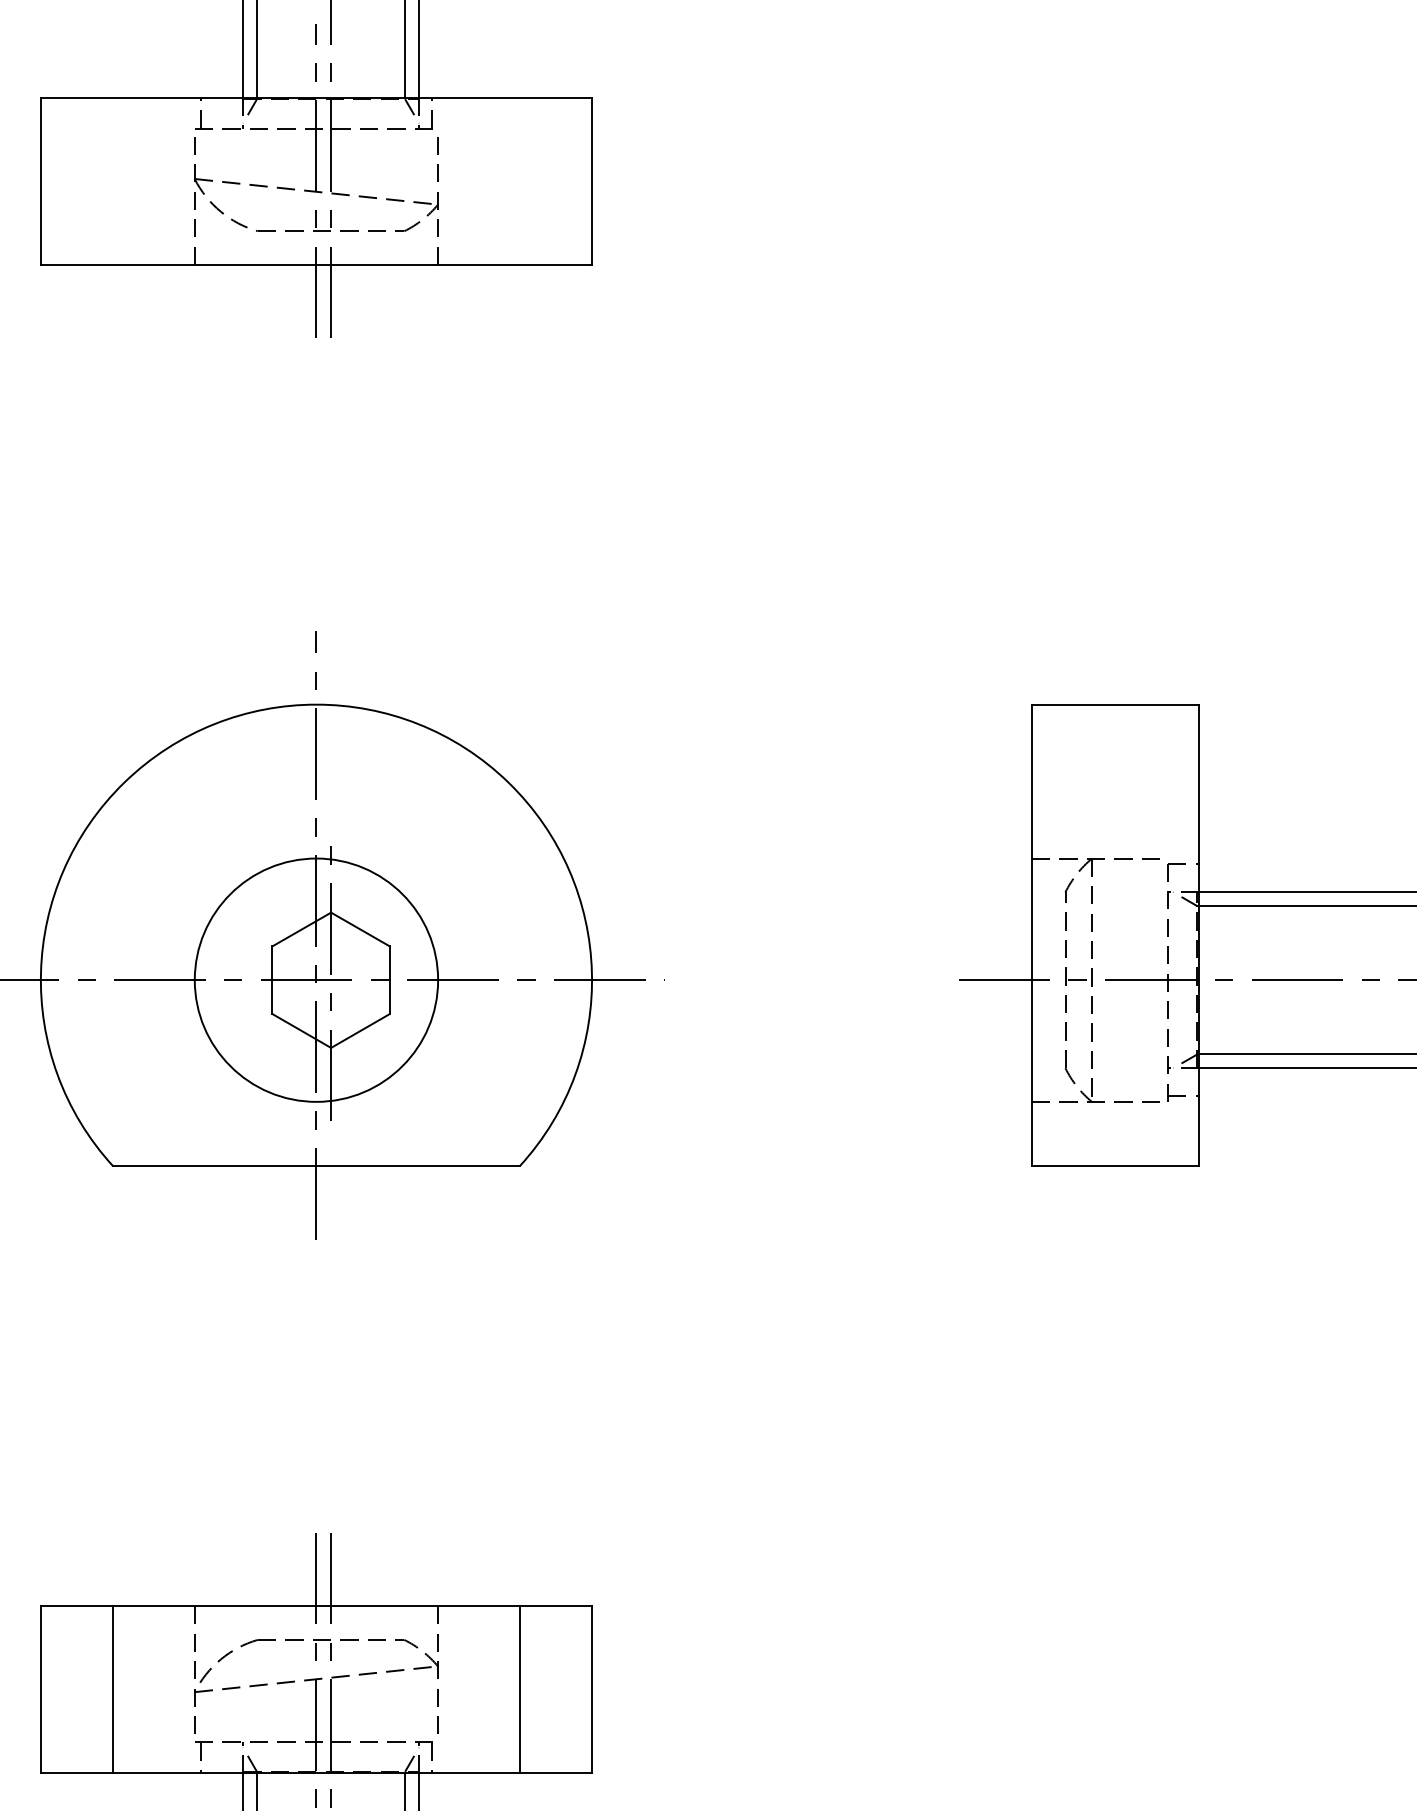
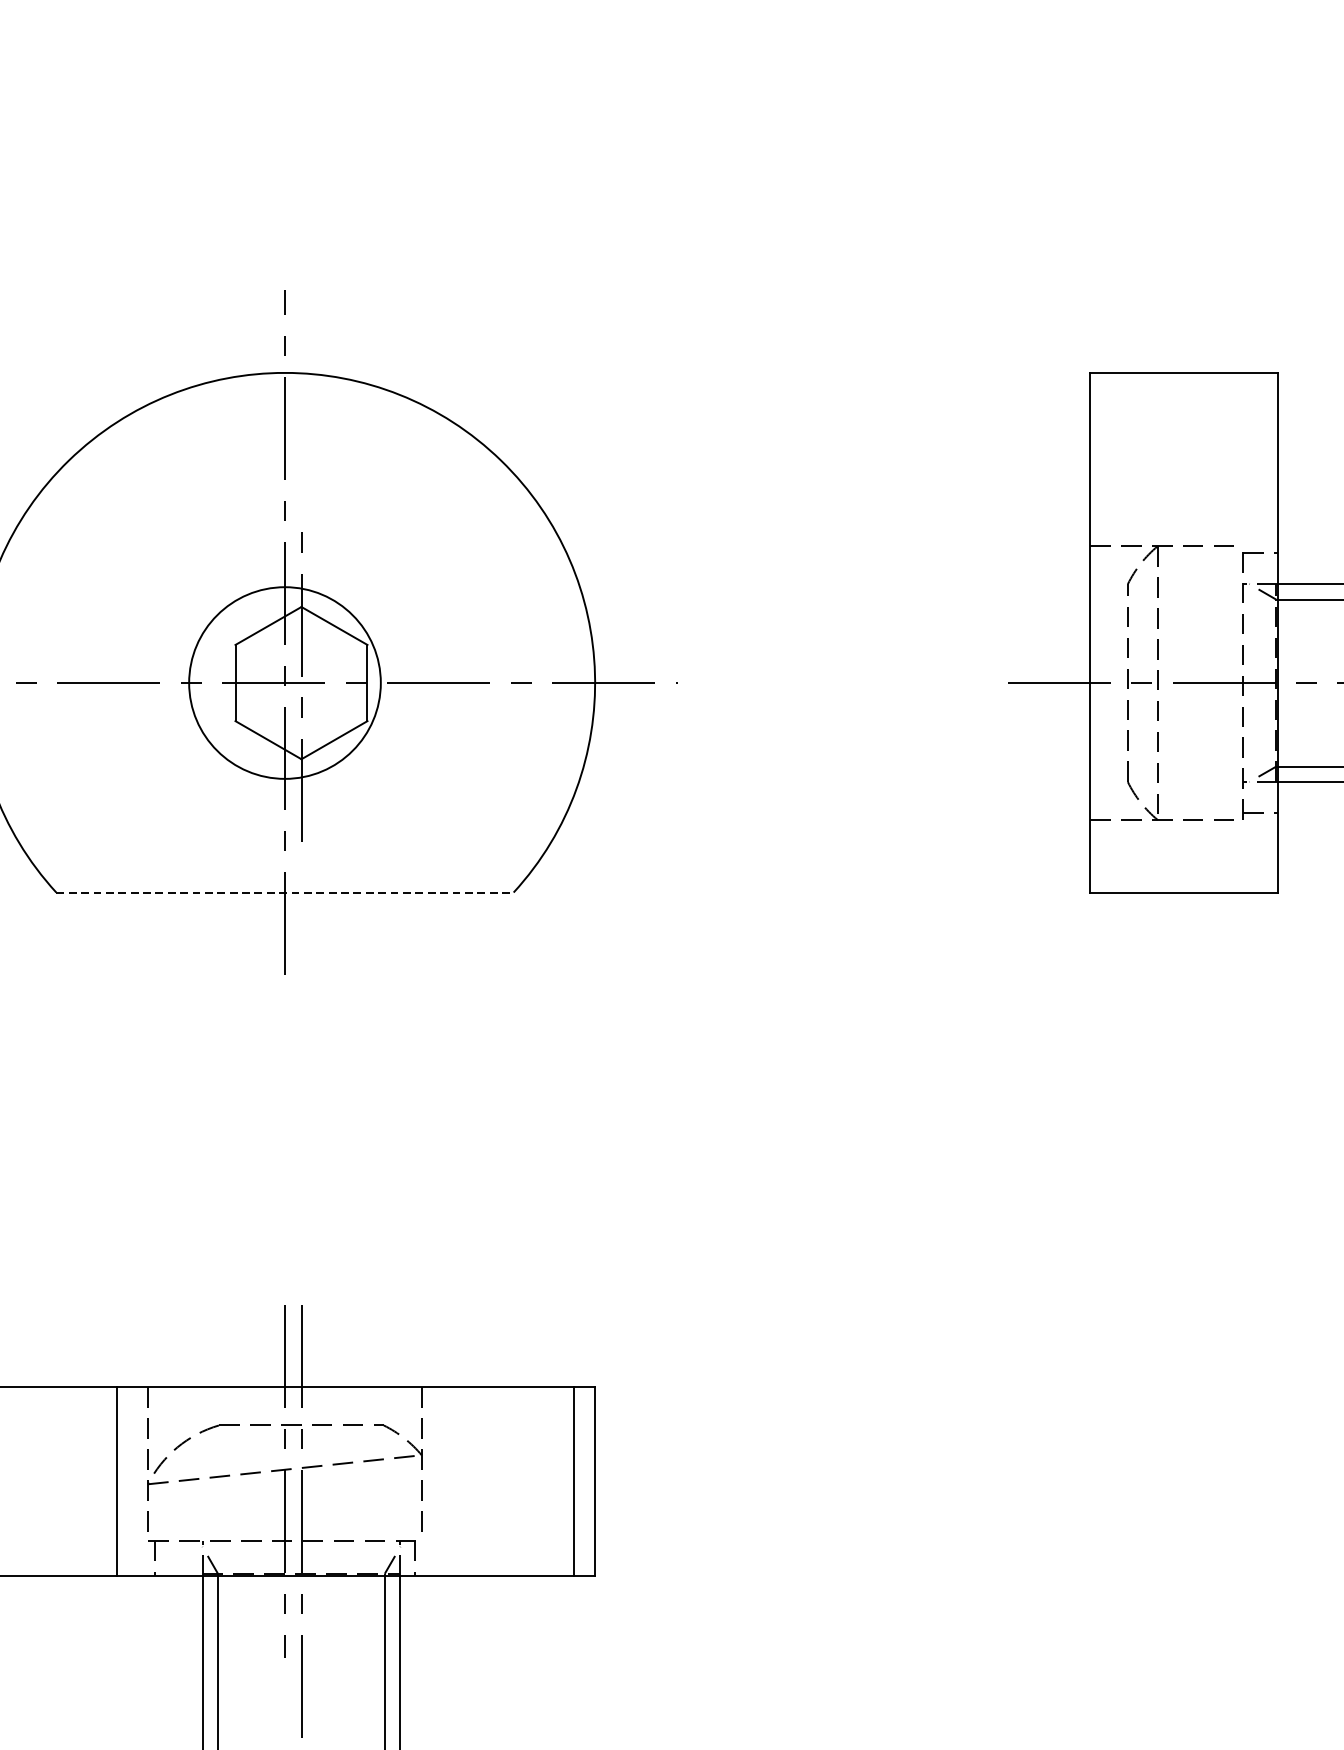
circle: (316, 979) -> (285, 682), size x0.7
line: (316, 1166) -> (285, 892), solid -> dashed
line: (113, 1689) -> (117, 1481), moved
line: (519, 1689) -> (574, 1481), moved

